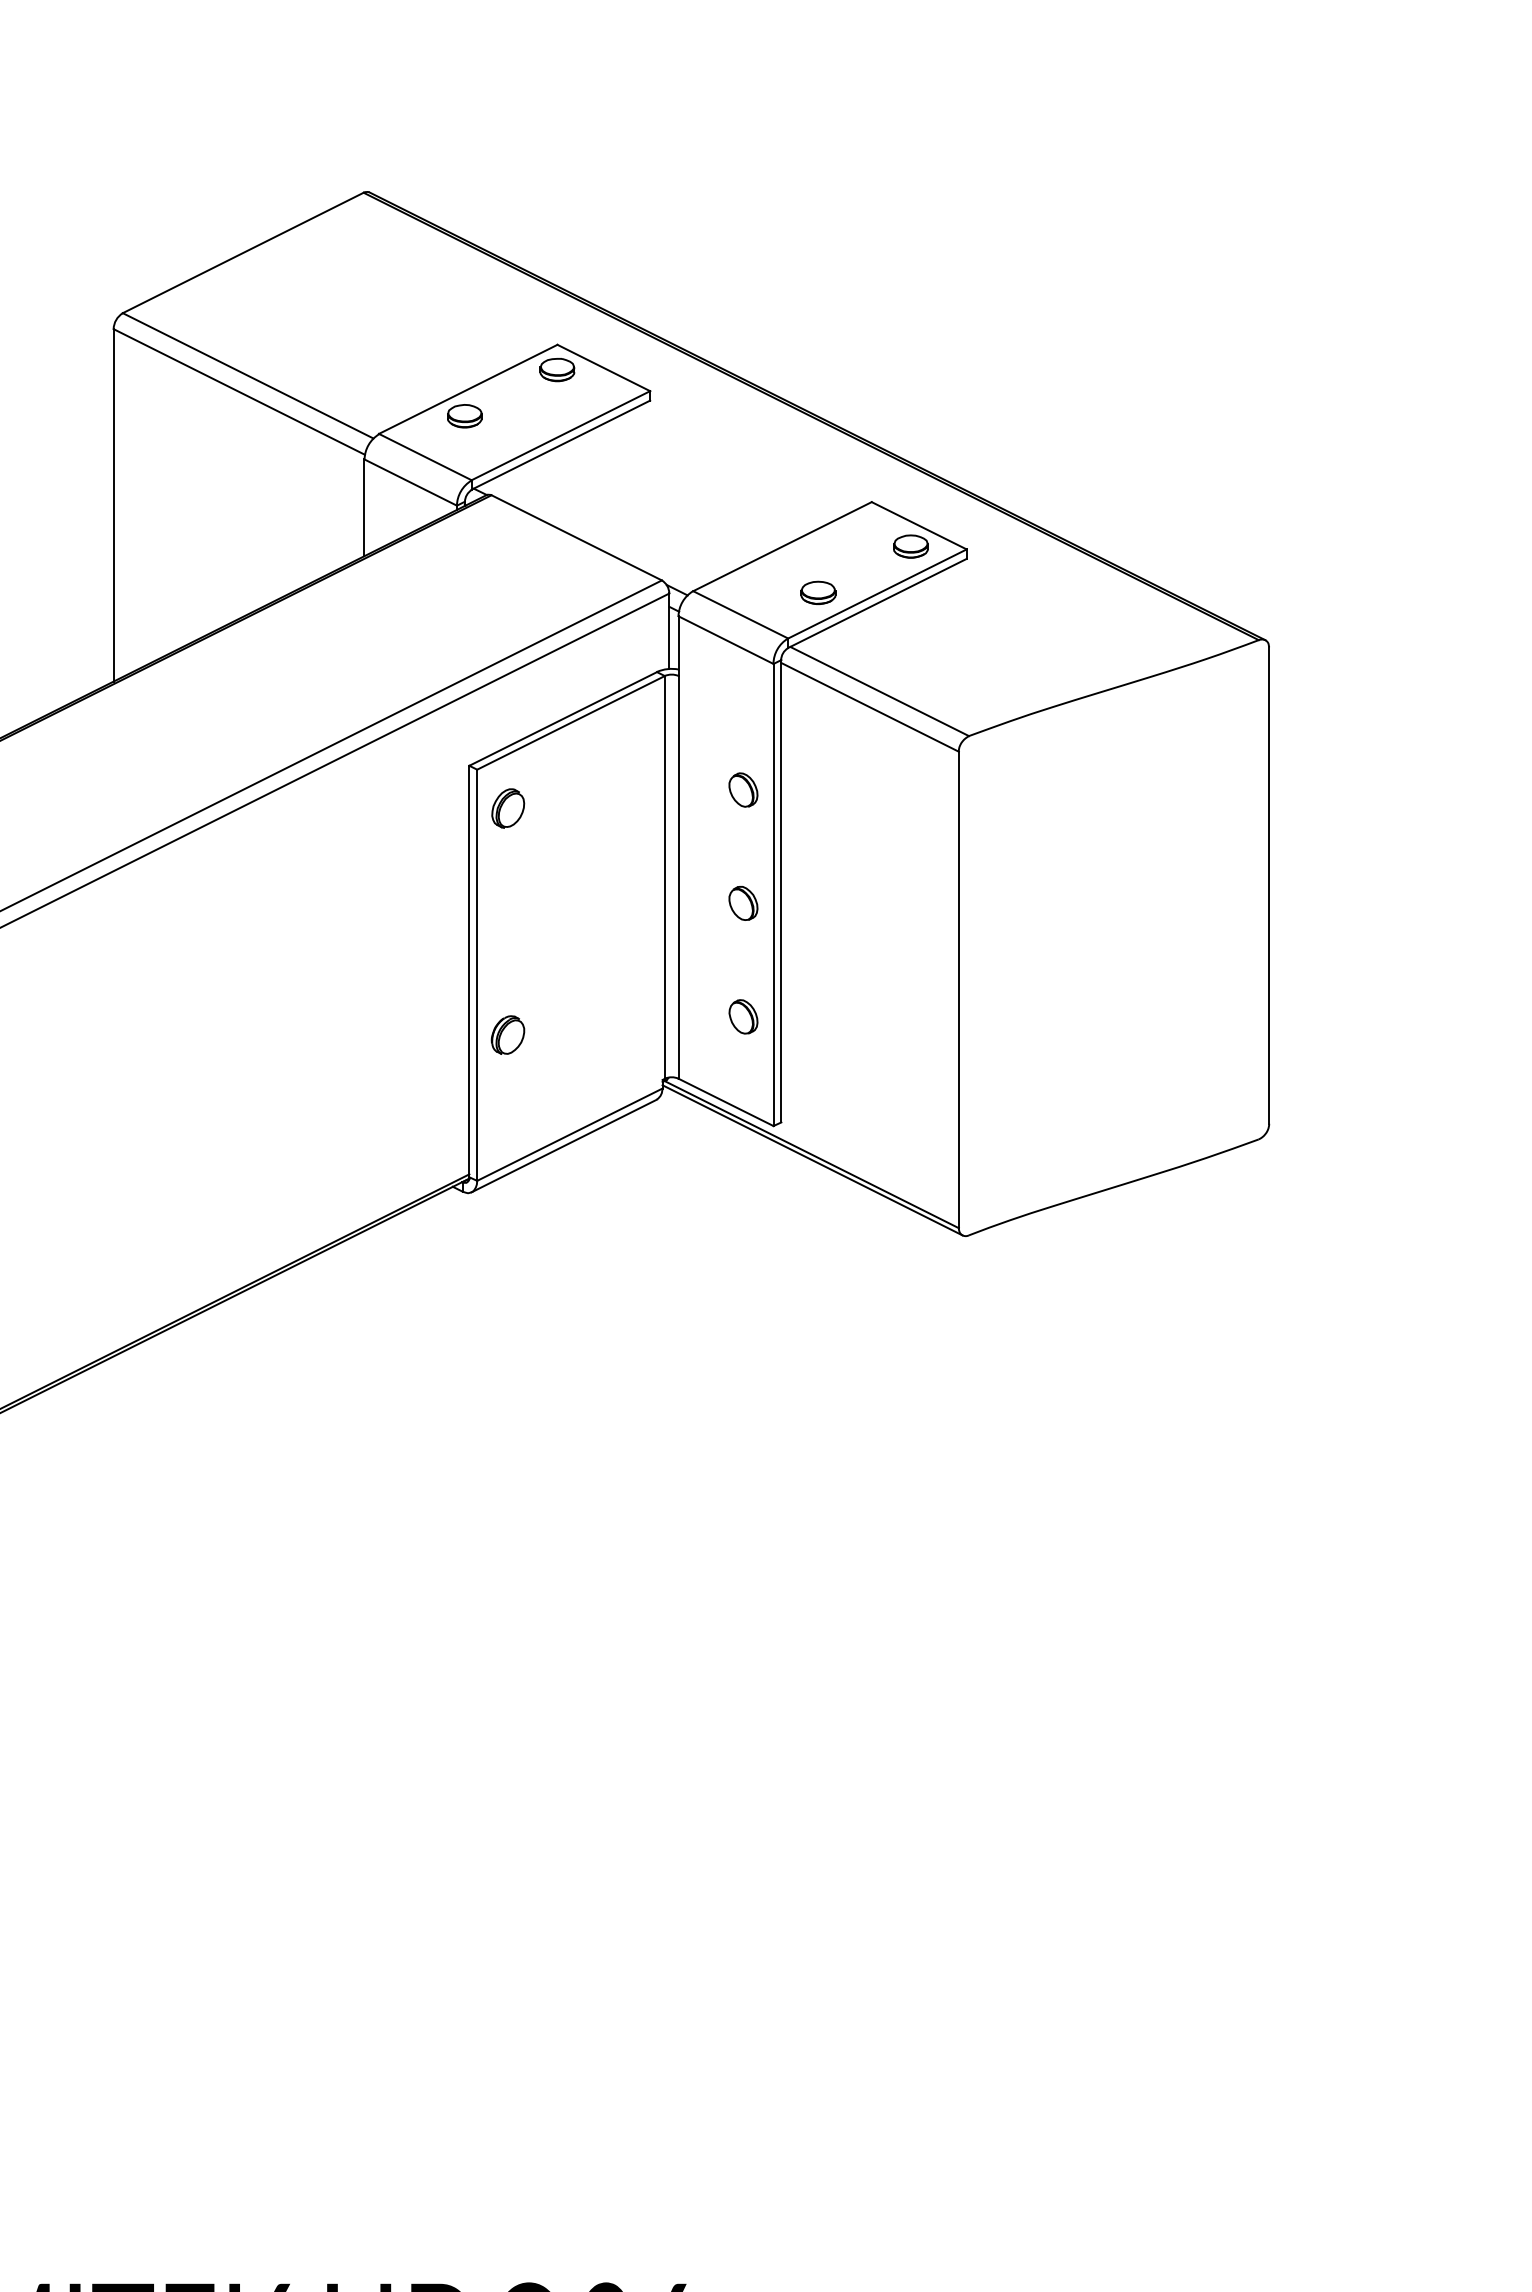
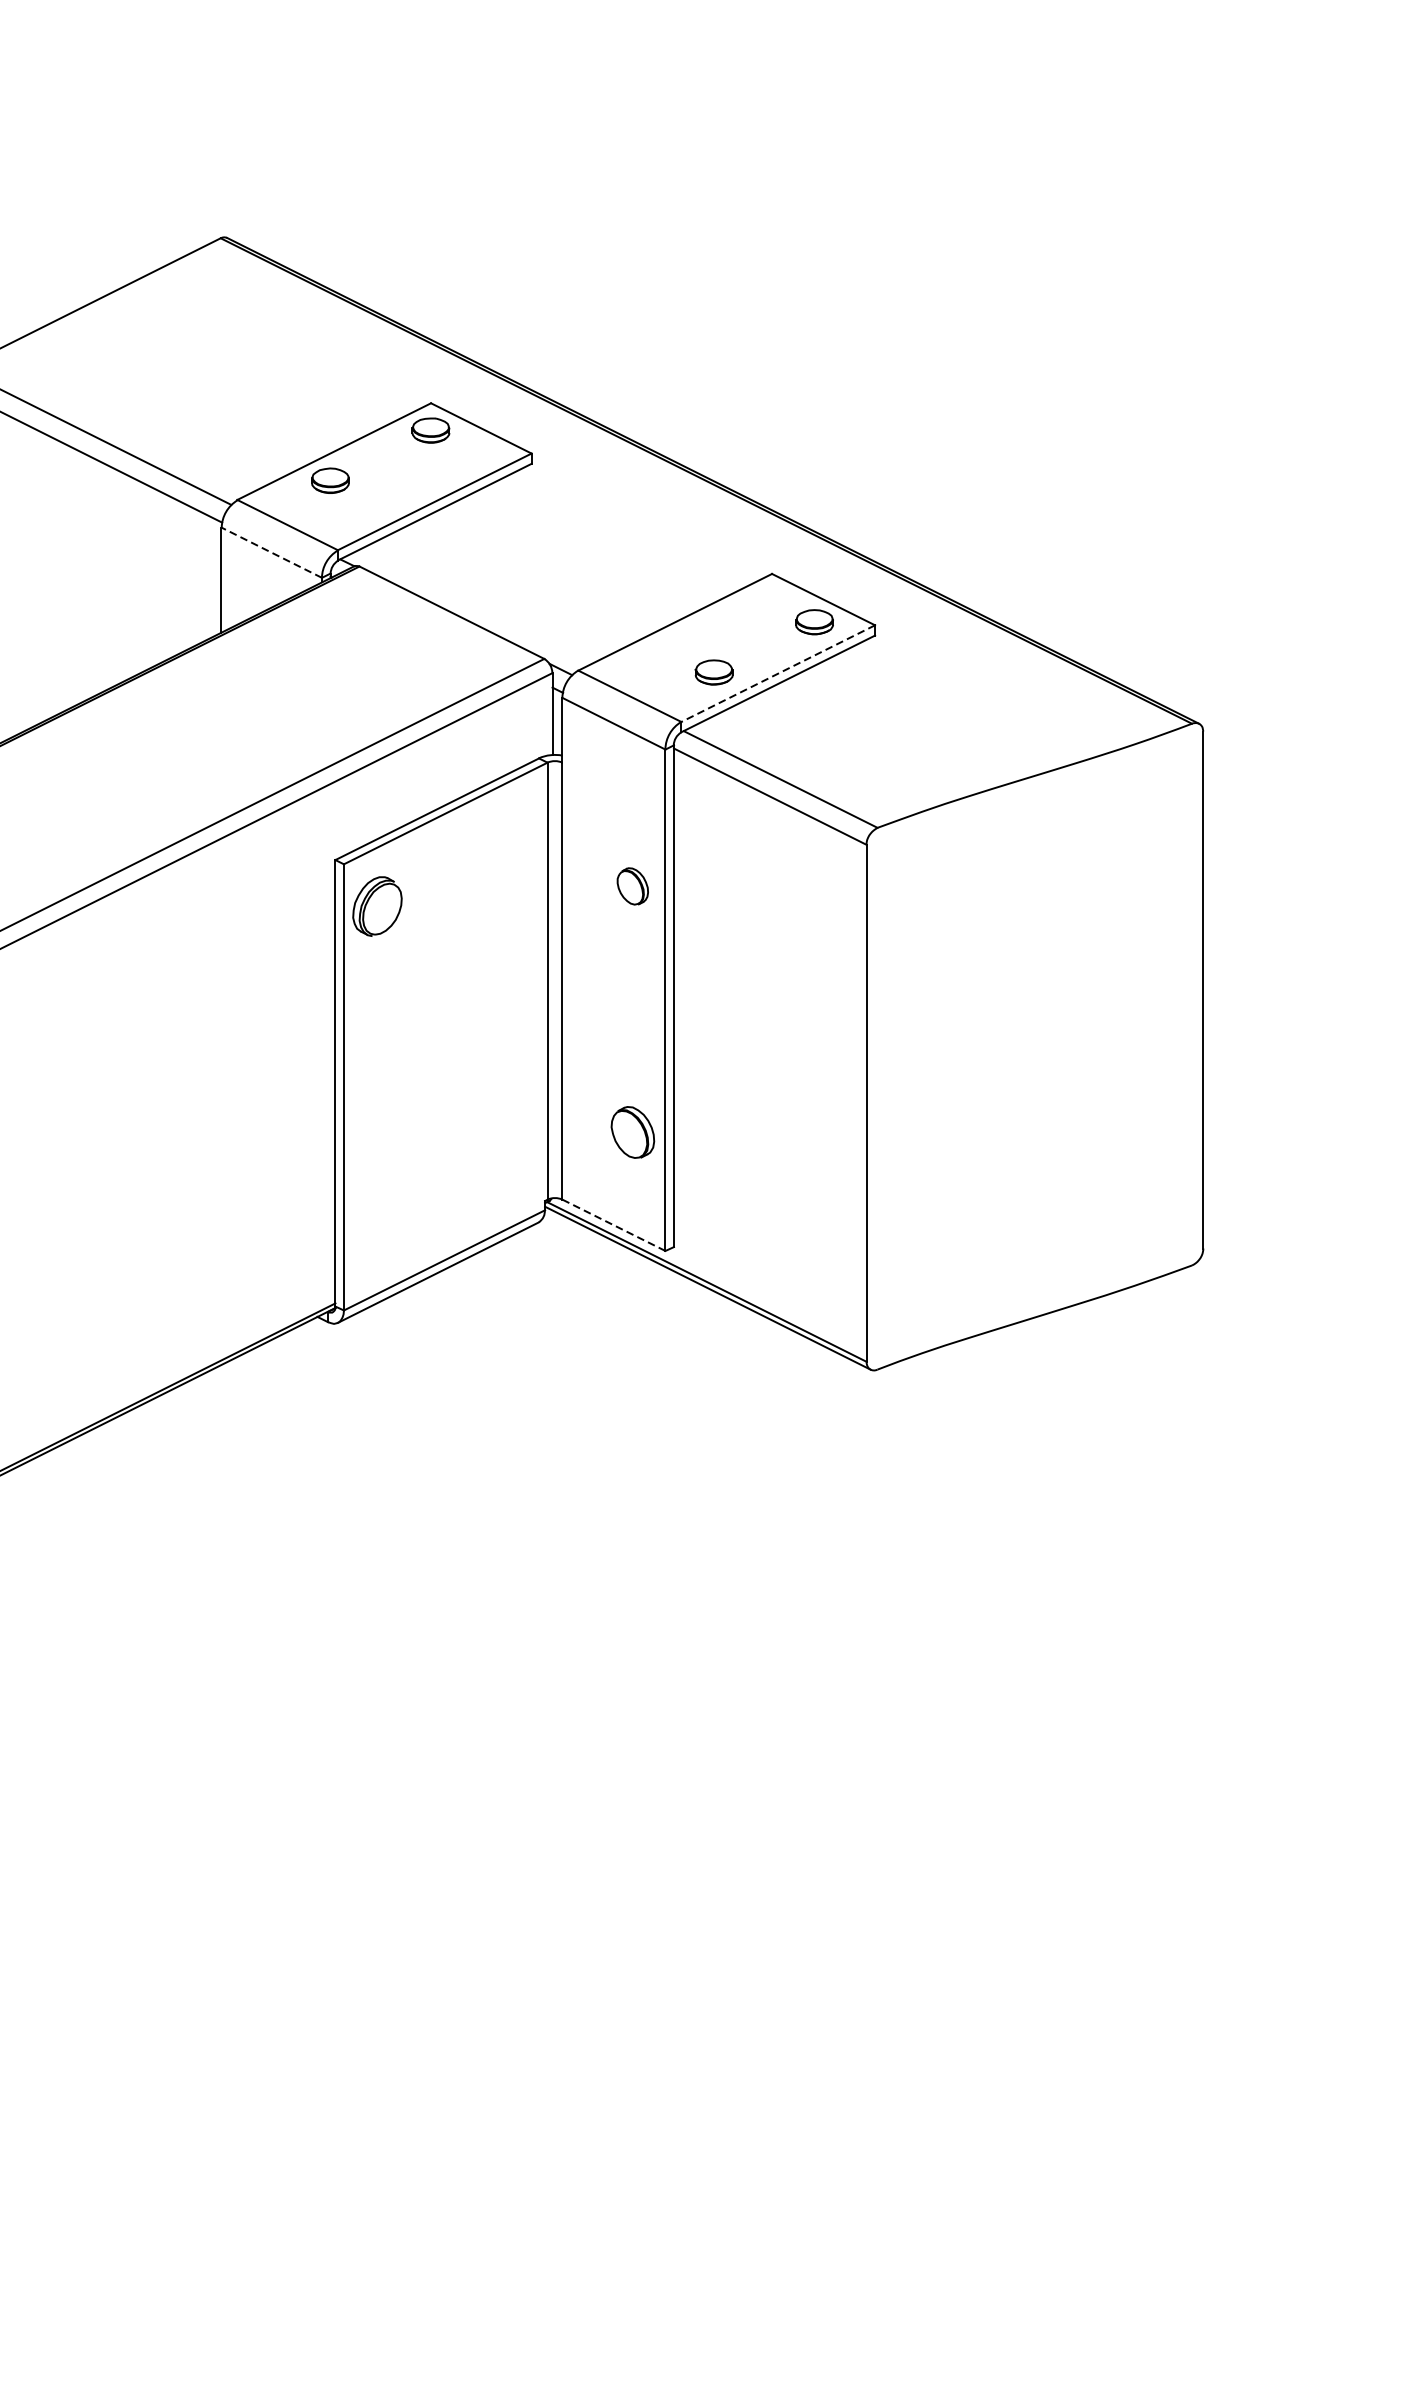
line: (410, 482) -> (271, 552), solid -> dashed
line: (877, 593) -> (778, 673), solid -> dashed
part: (508, 808) -> (377, 906), size x1.4
part: (743, 903) -> (632, 1009), removed
part: (743, 1016) -> (632, 1132), size x1.4
part: (507, 1034) -> (376, 1151), removed
line: (725, 1102) -> (613, 1225), solid -> dashed

